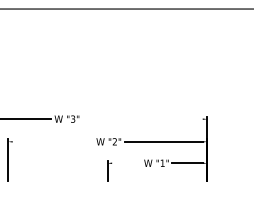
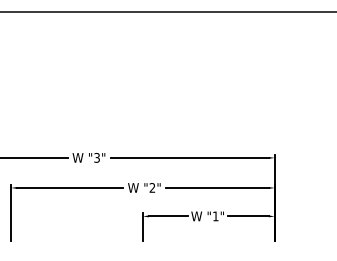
line: (142, 119) -> (189, 158), added
line: (52, 141) -> (69, 187), added
line: (126, 163) -> (167, 216), added

